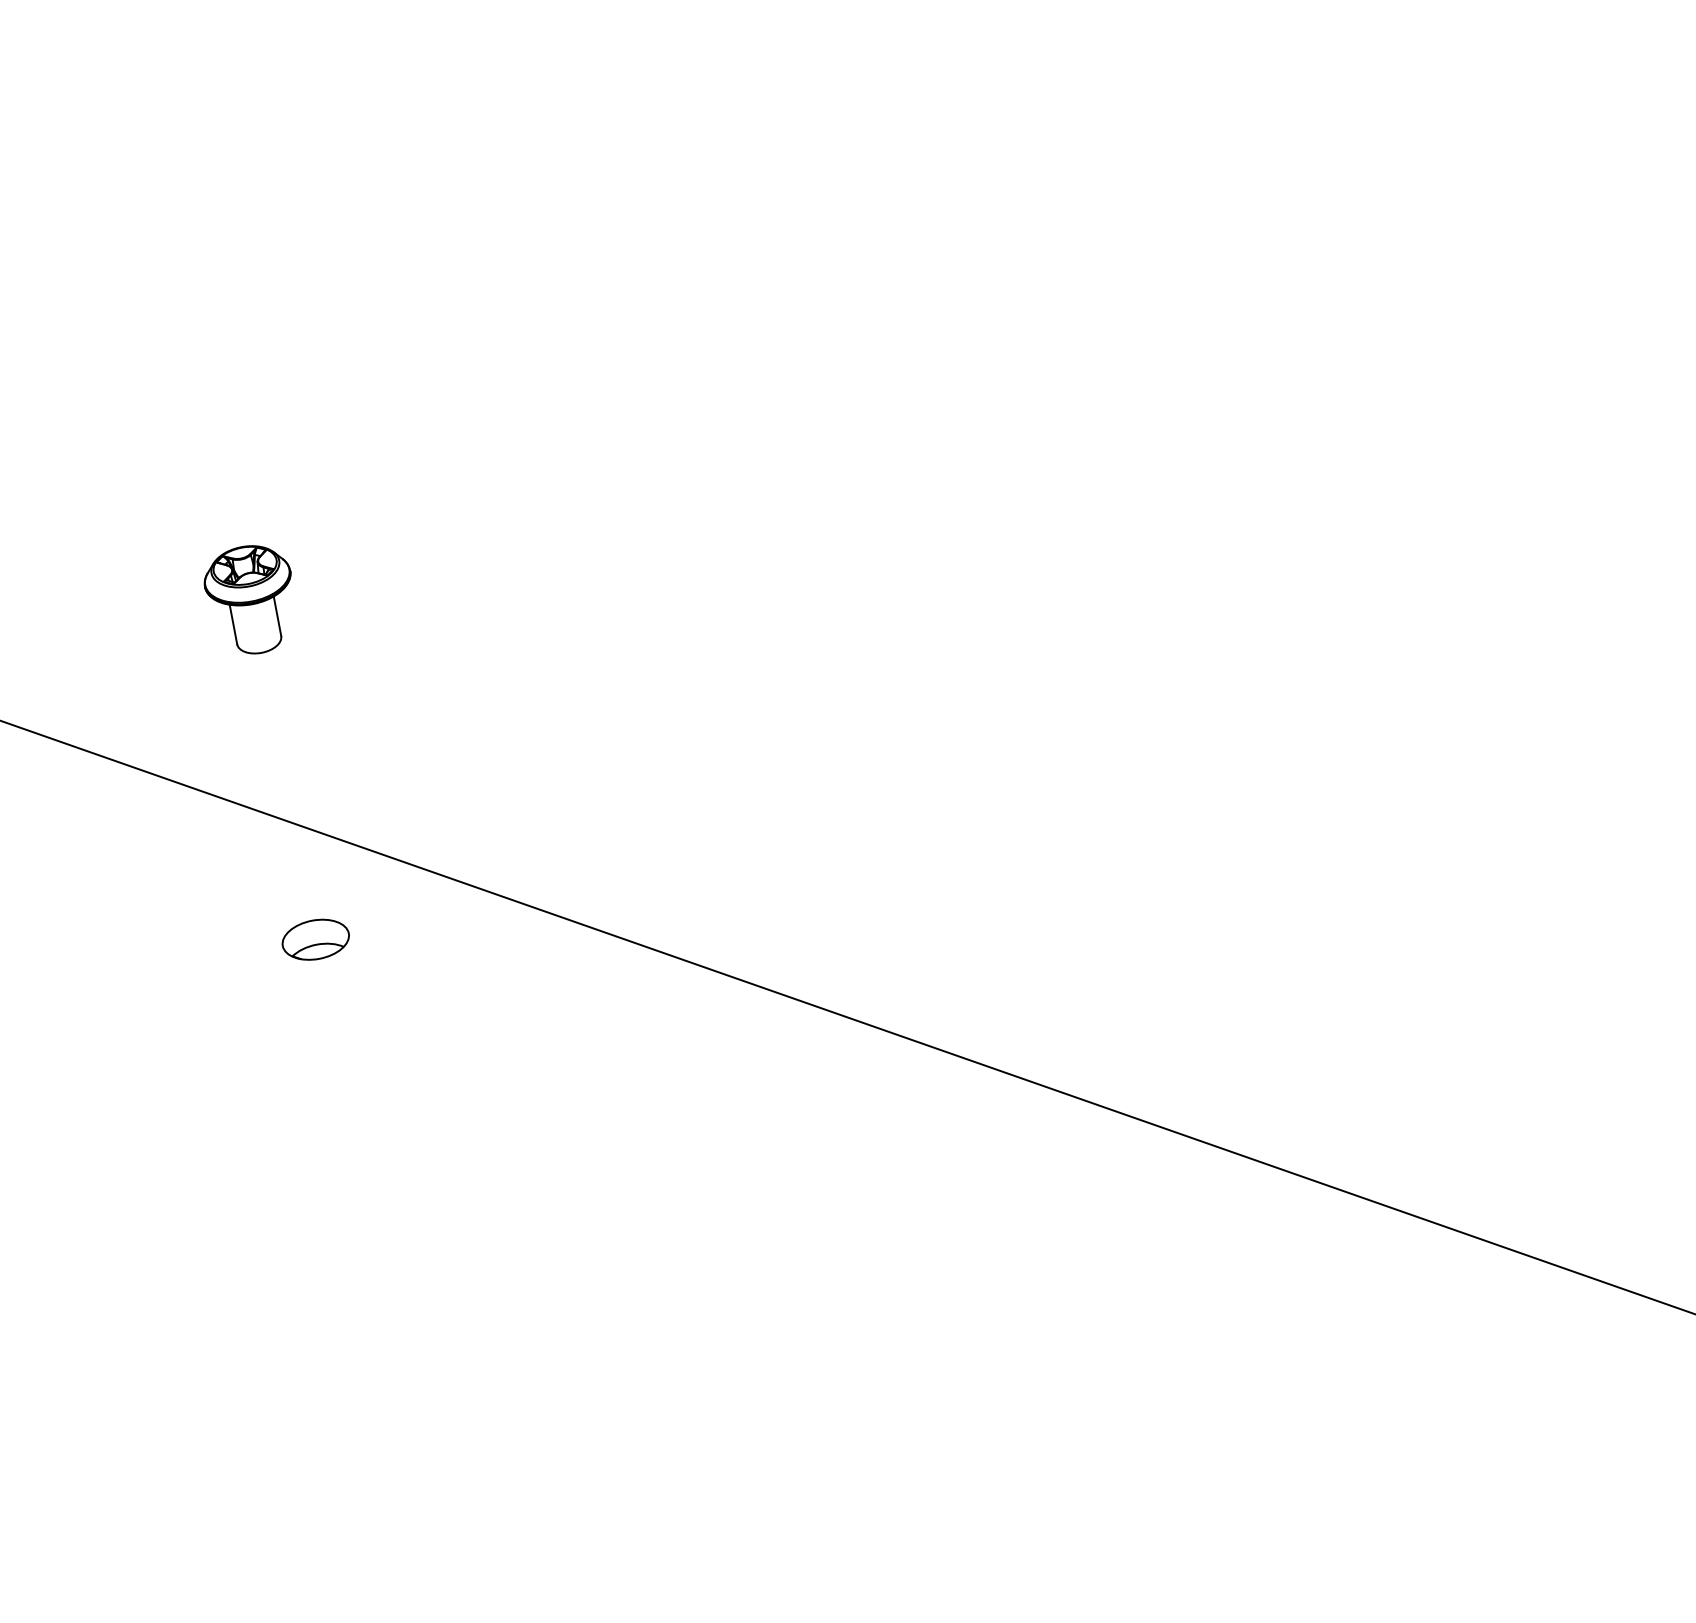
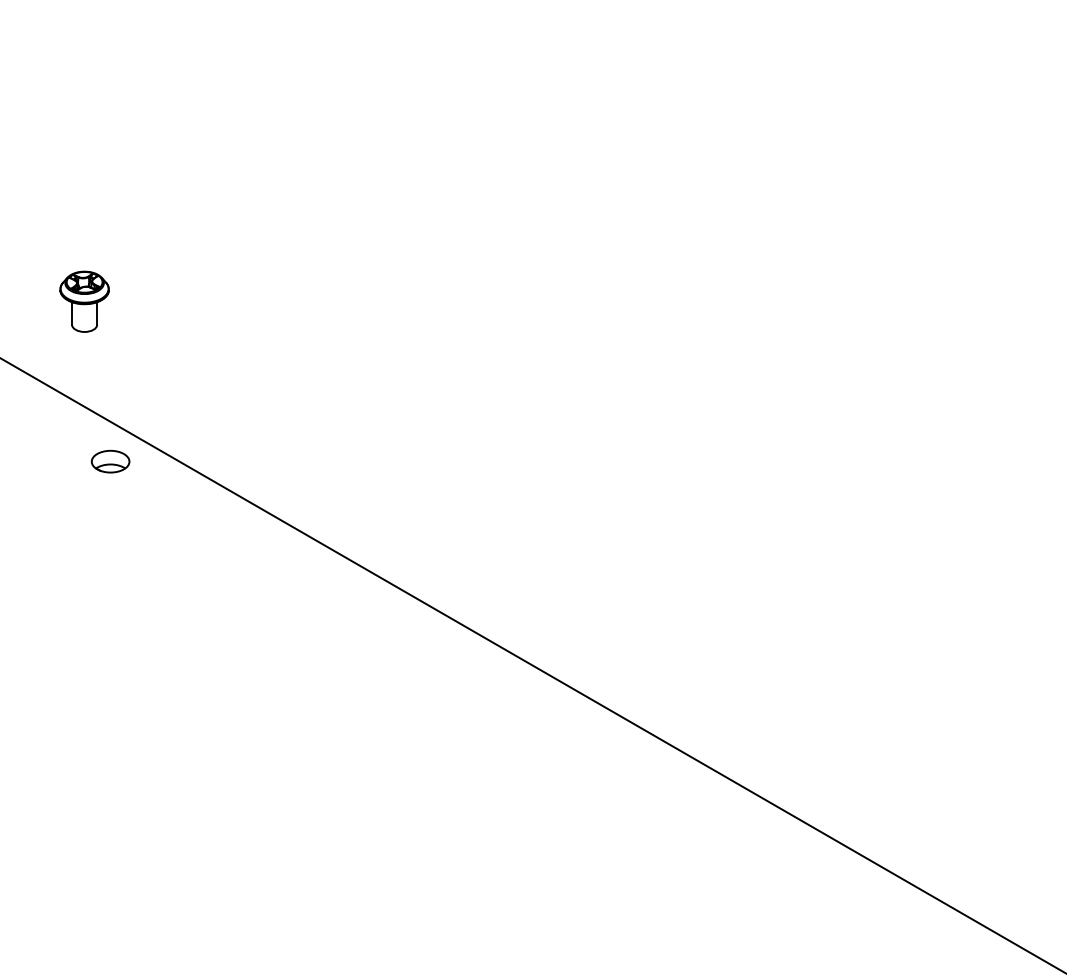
part: (251, 599) -> (84, 301), moved
part: (315, 939) -> (110, 461), moved

